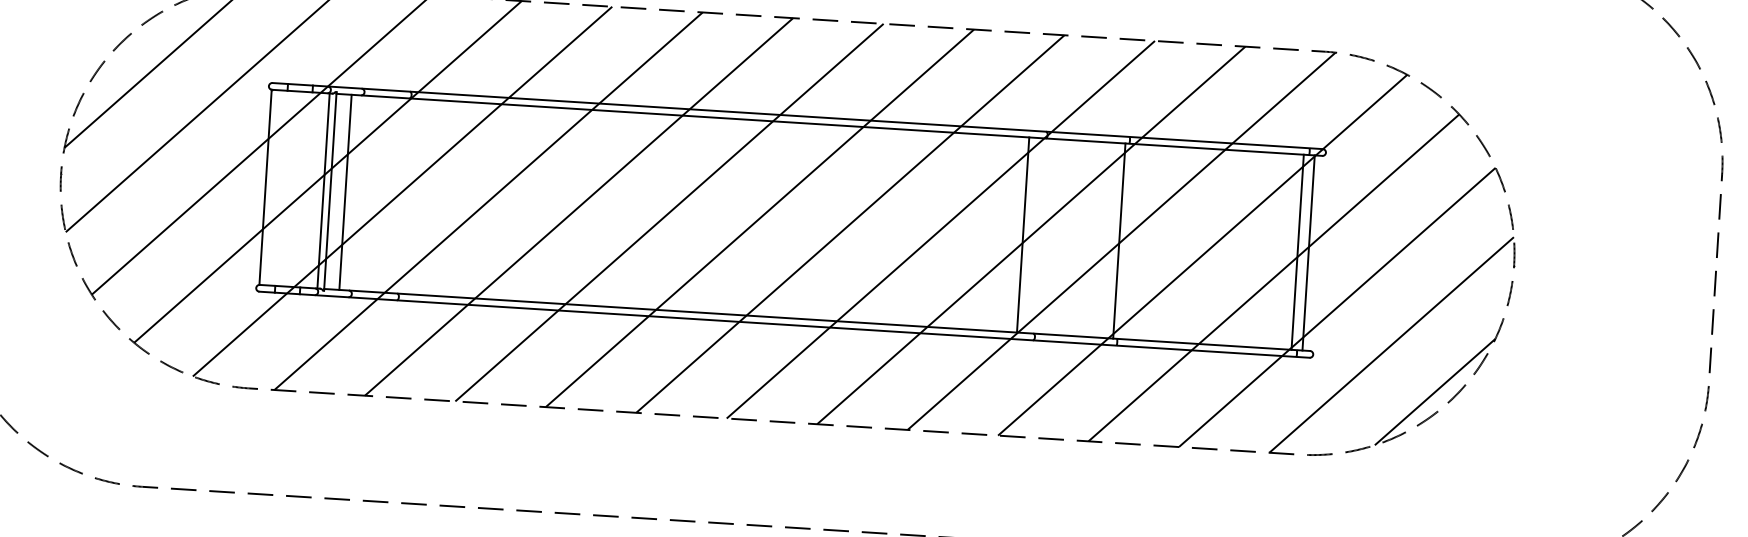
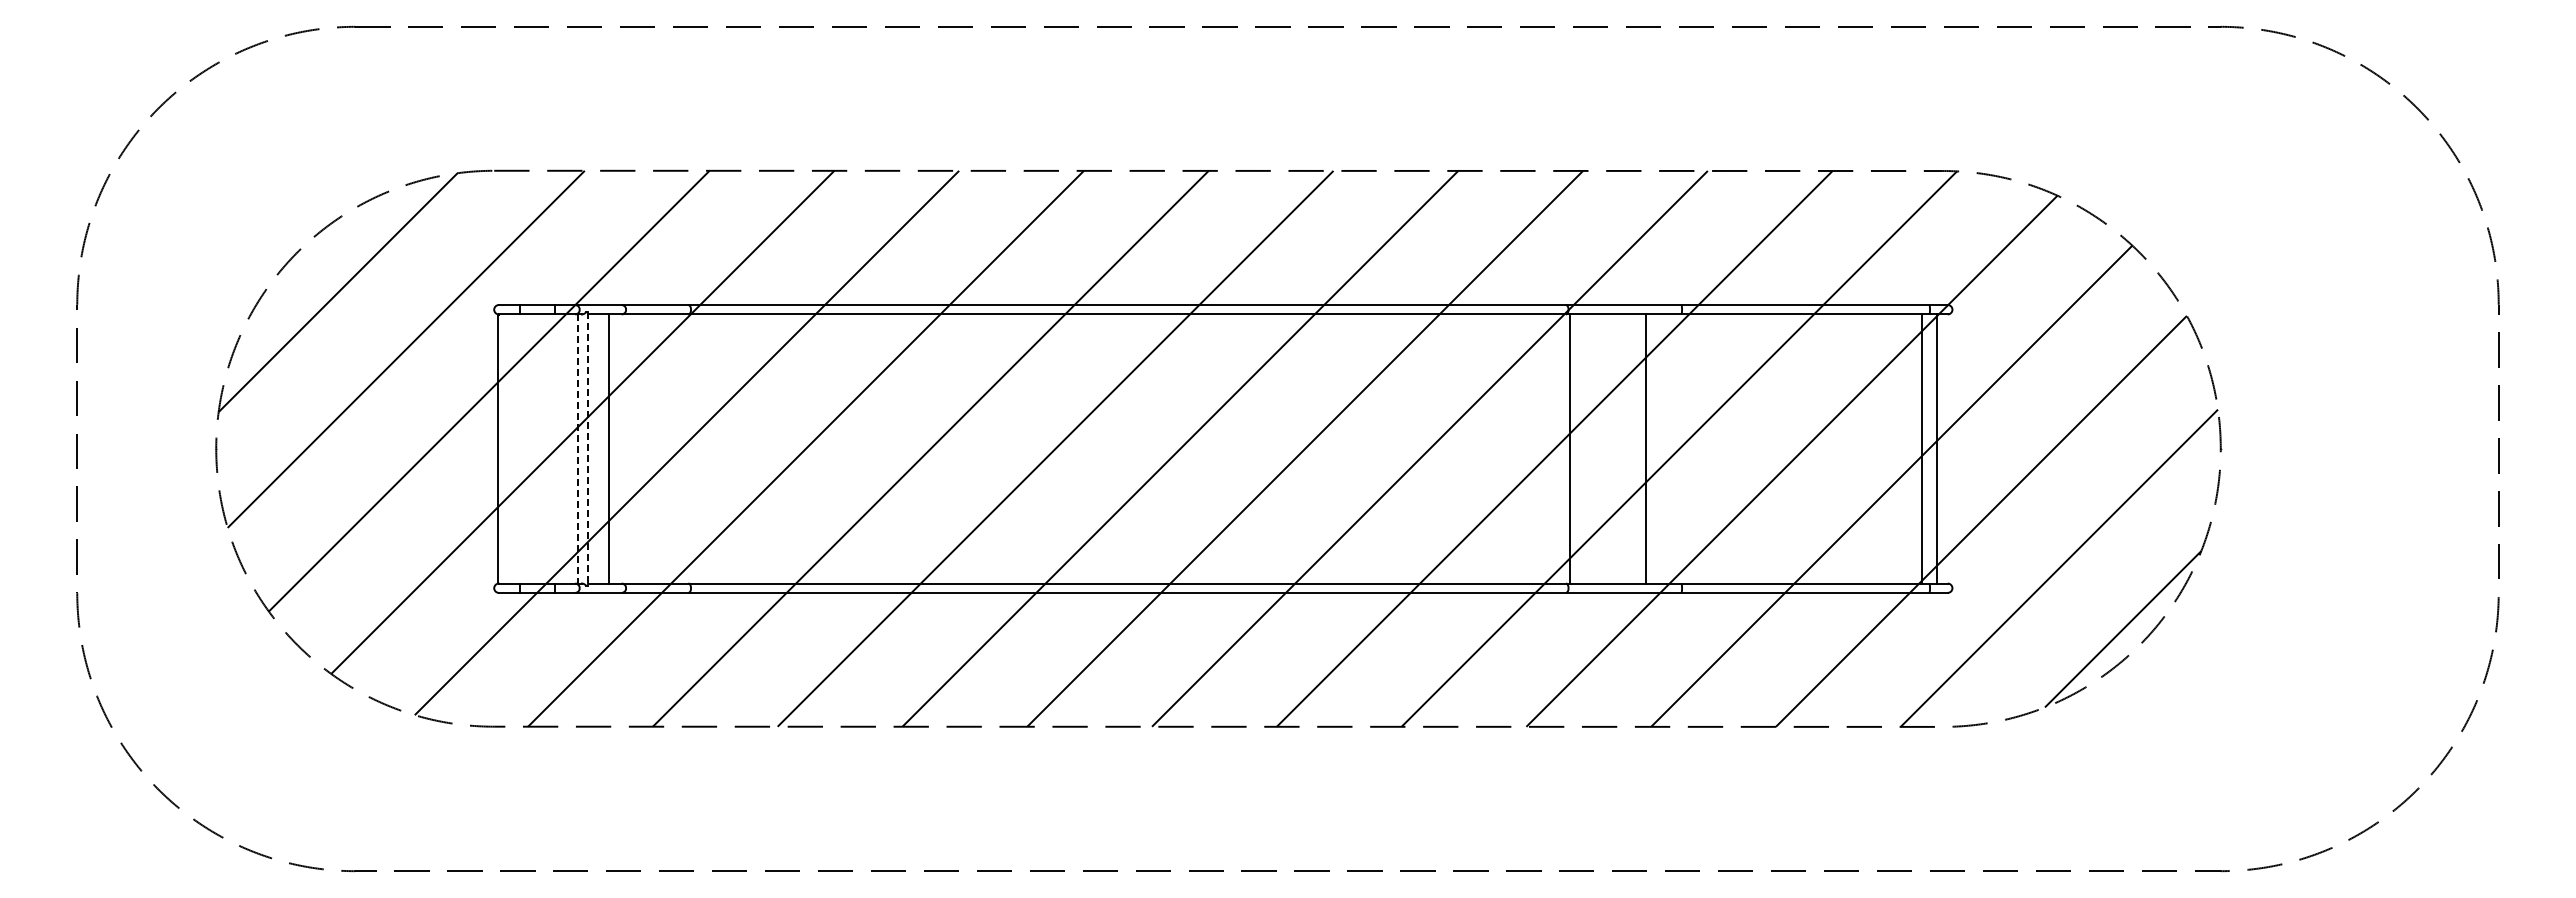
line: (323, 190) -> (578, 448), solid -> dashed
line: (330, 191) -> (587, 448), solid -> dashed
line: (1023, 234) -> (1570, 448), moved
line: (1119, 240) -> (1646, 448), moved

